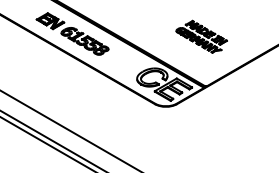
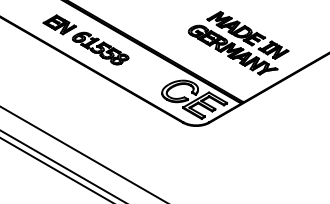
part: (201, 36) -> (238, 42), size x1.67

